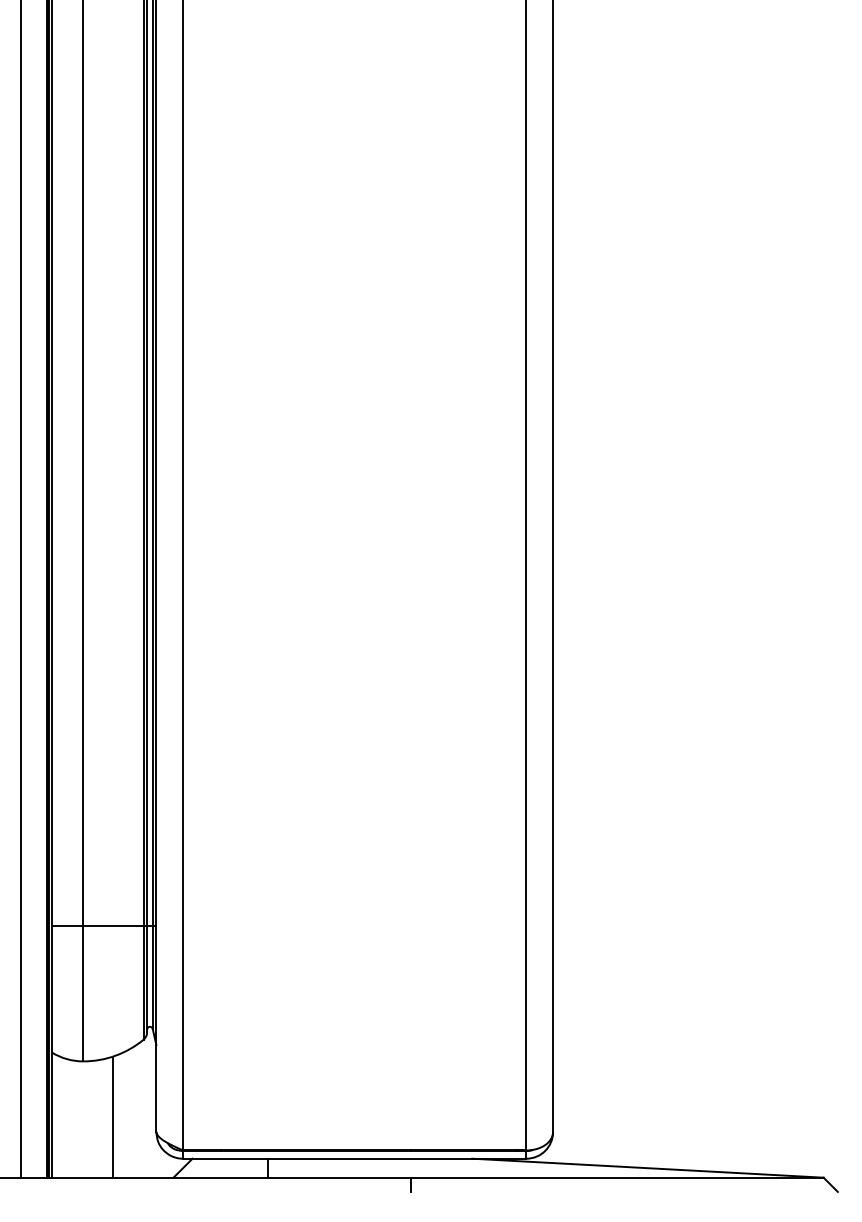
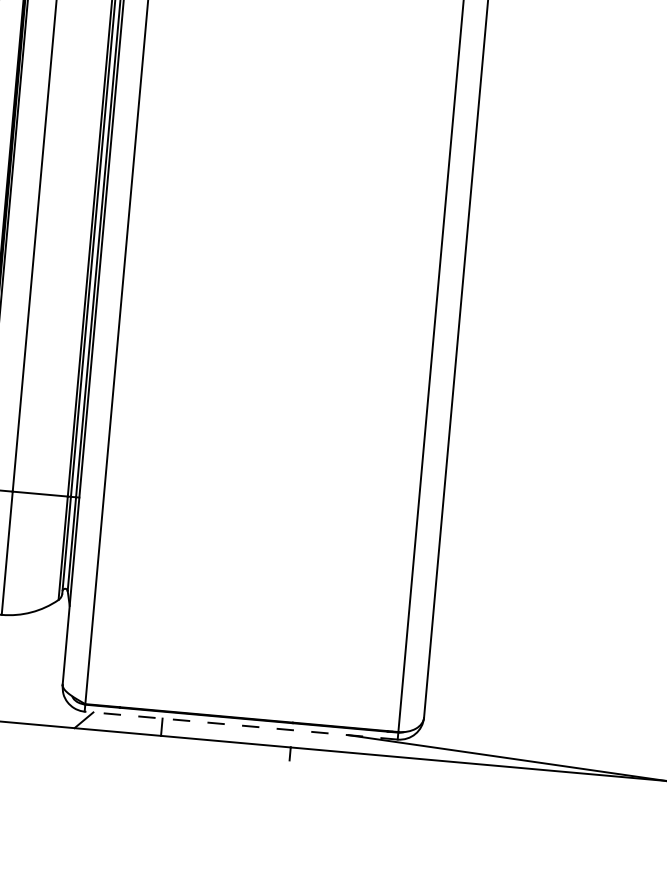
line: (112, 1116) -> (23, 667), removed
line: (354, 1158) -> (241, 725), solid -> dashed

